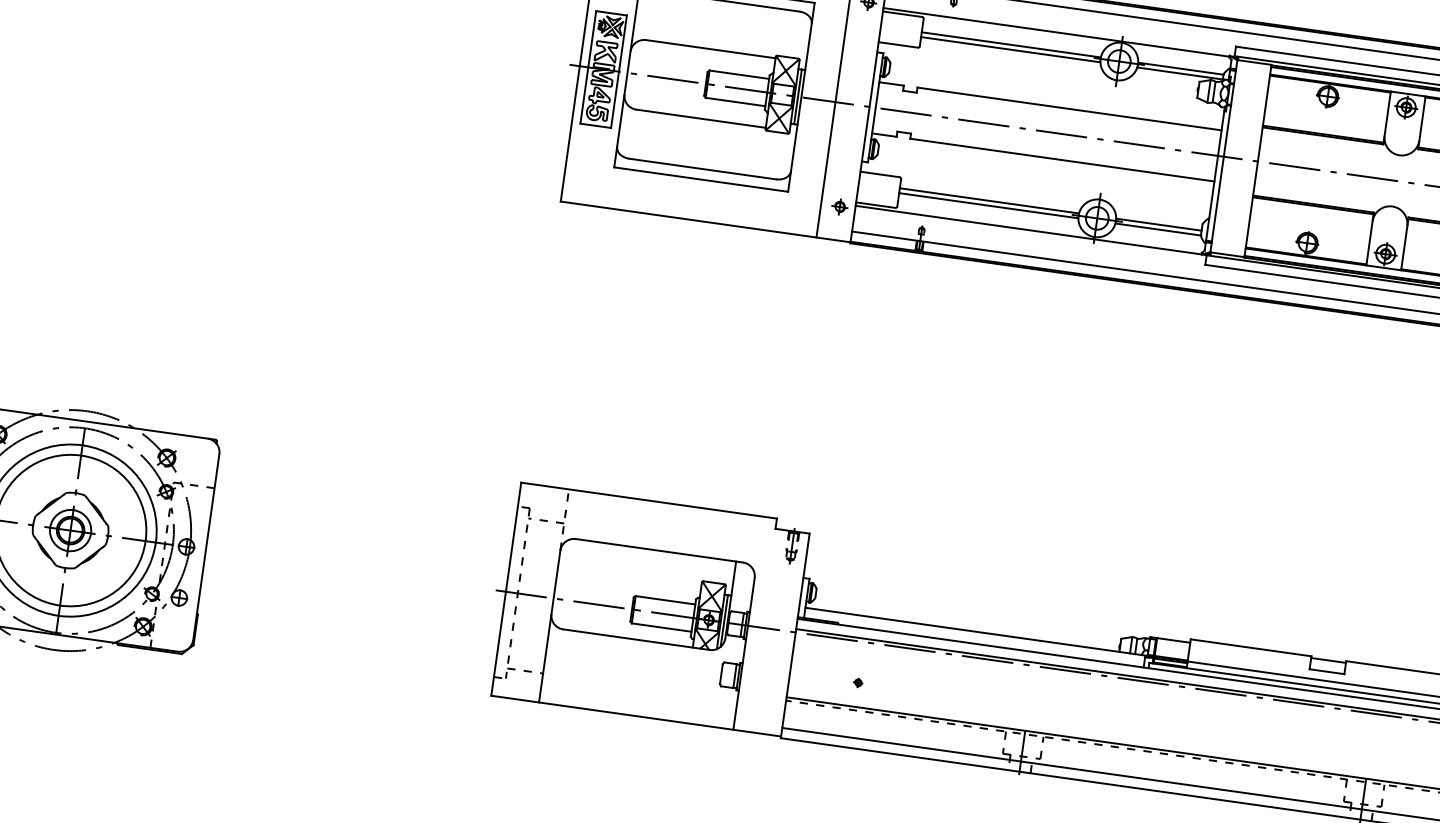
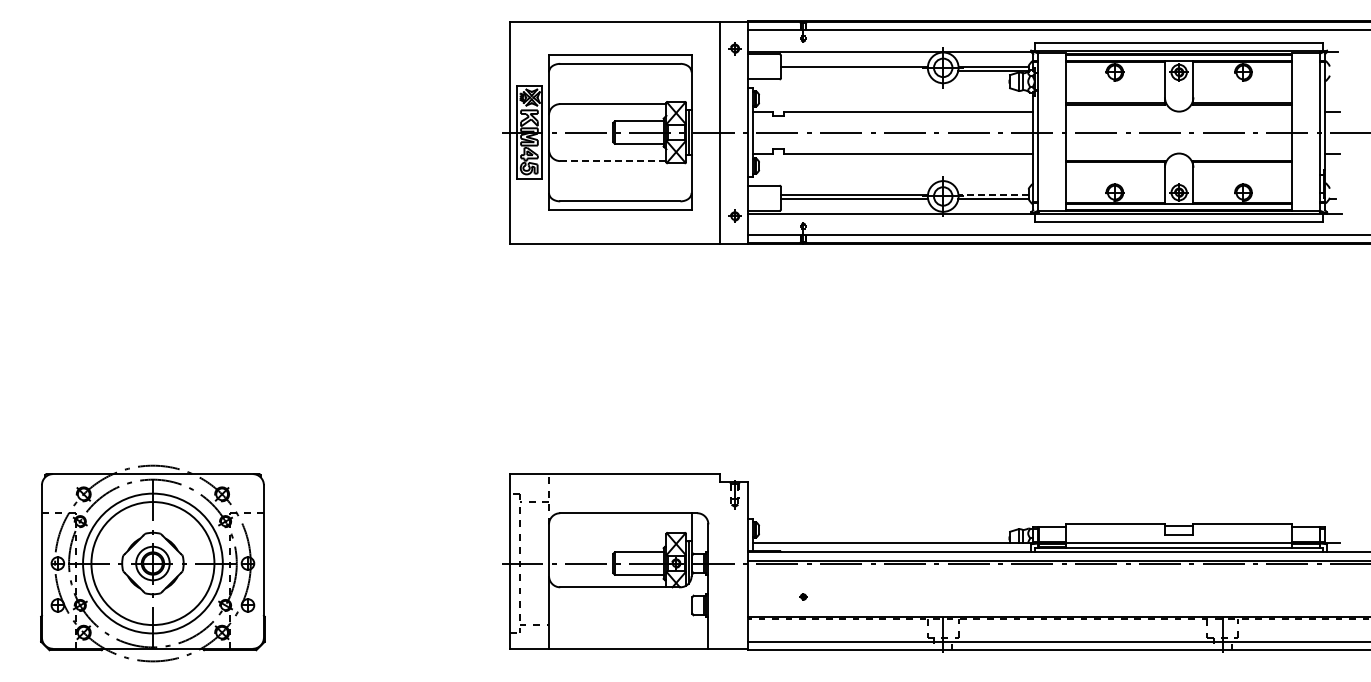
line: (1010, 49) -> (854, 70), removed
line: (699, 119) -> (612, 161), solid -> dashed
line: (1158, 224) -> (993, 194), solid -> dashed

